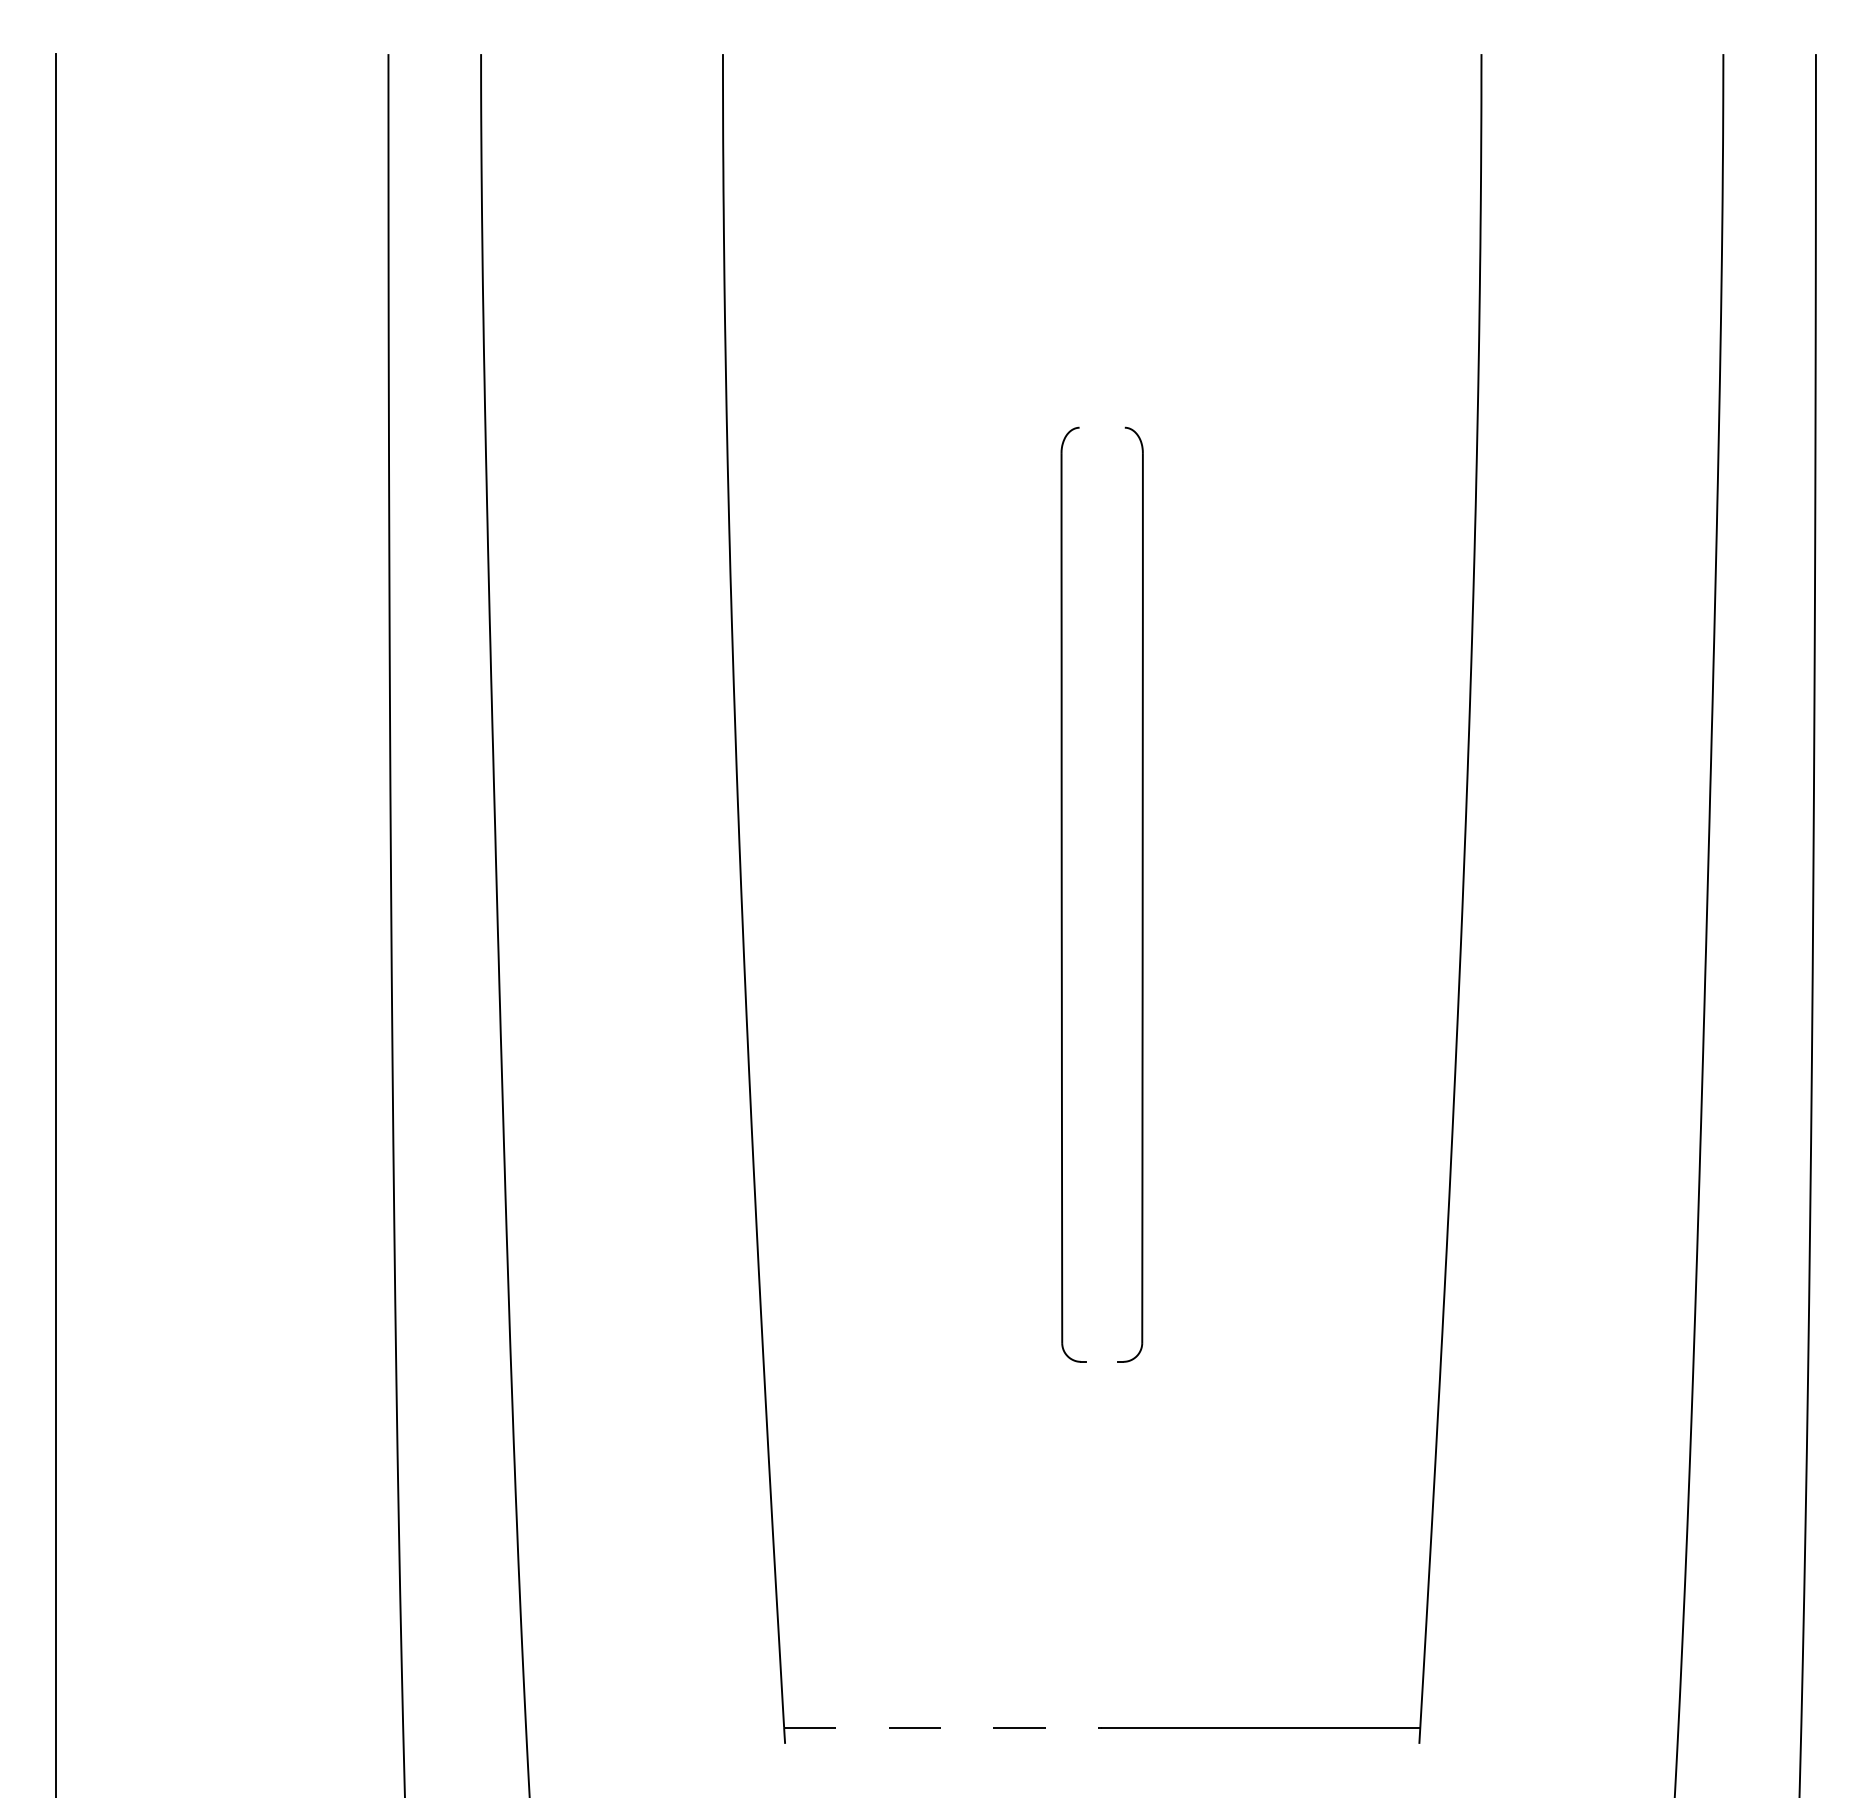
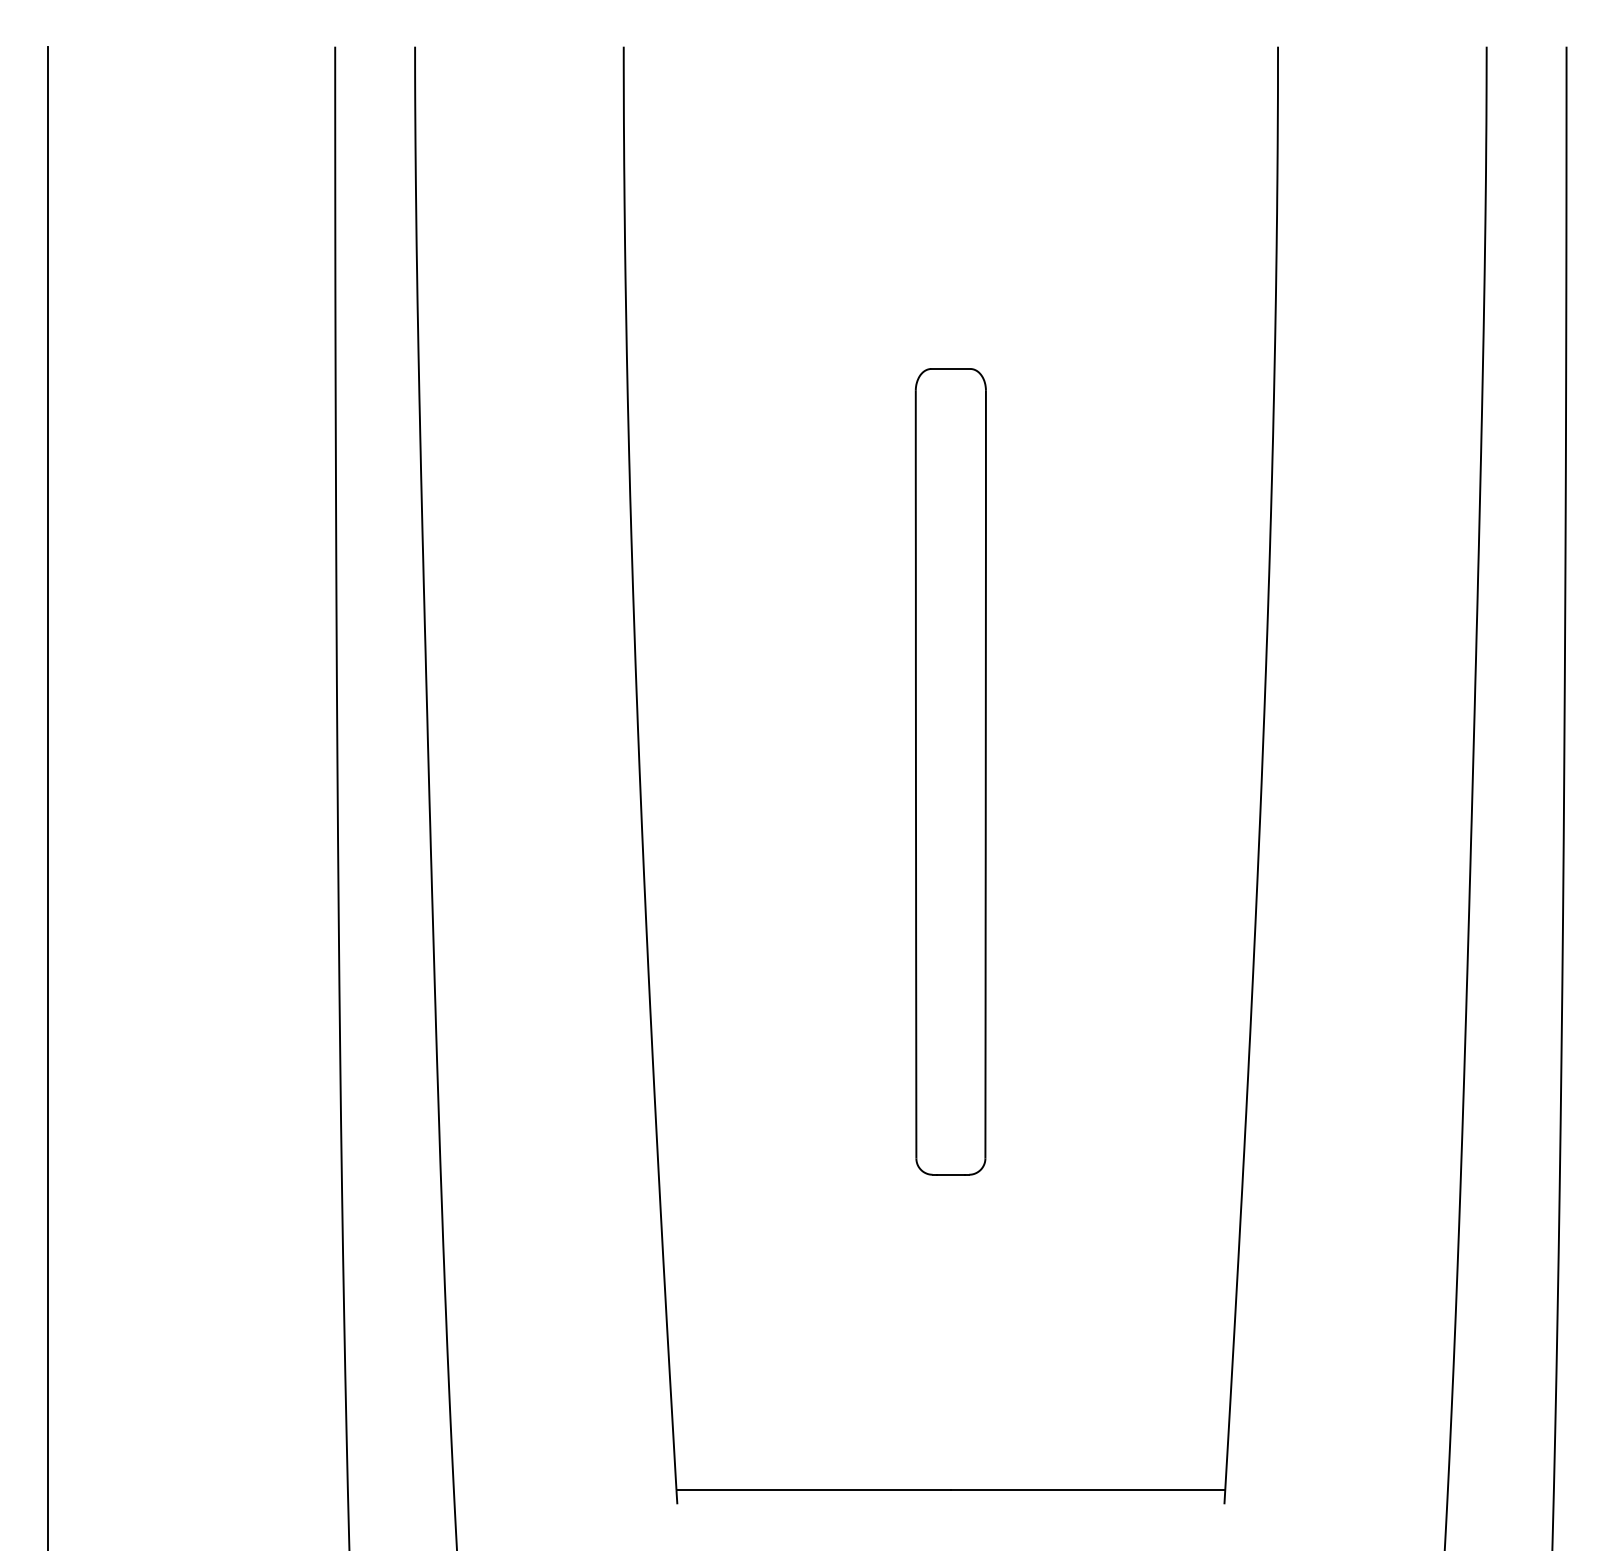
line: (1101, 428) -> (950, 369), added
line: (1101, 1361) -> (950, 1174), added
line: (944, 1727) -> (814, 1490), dashed -> solid

